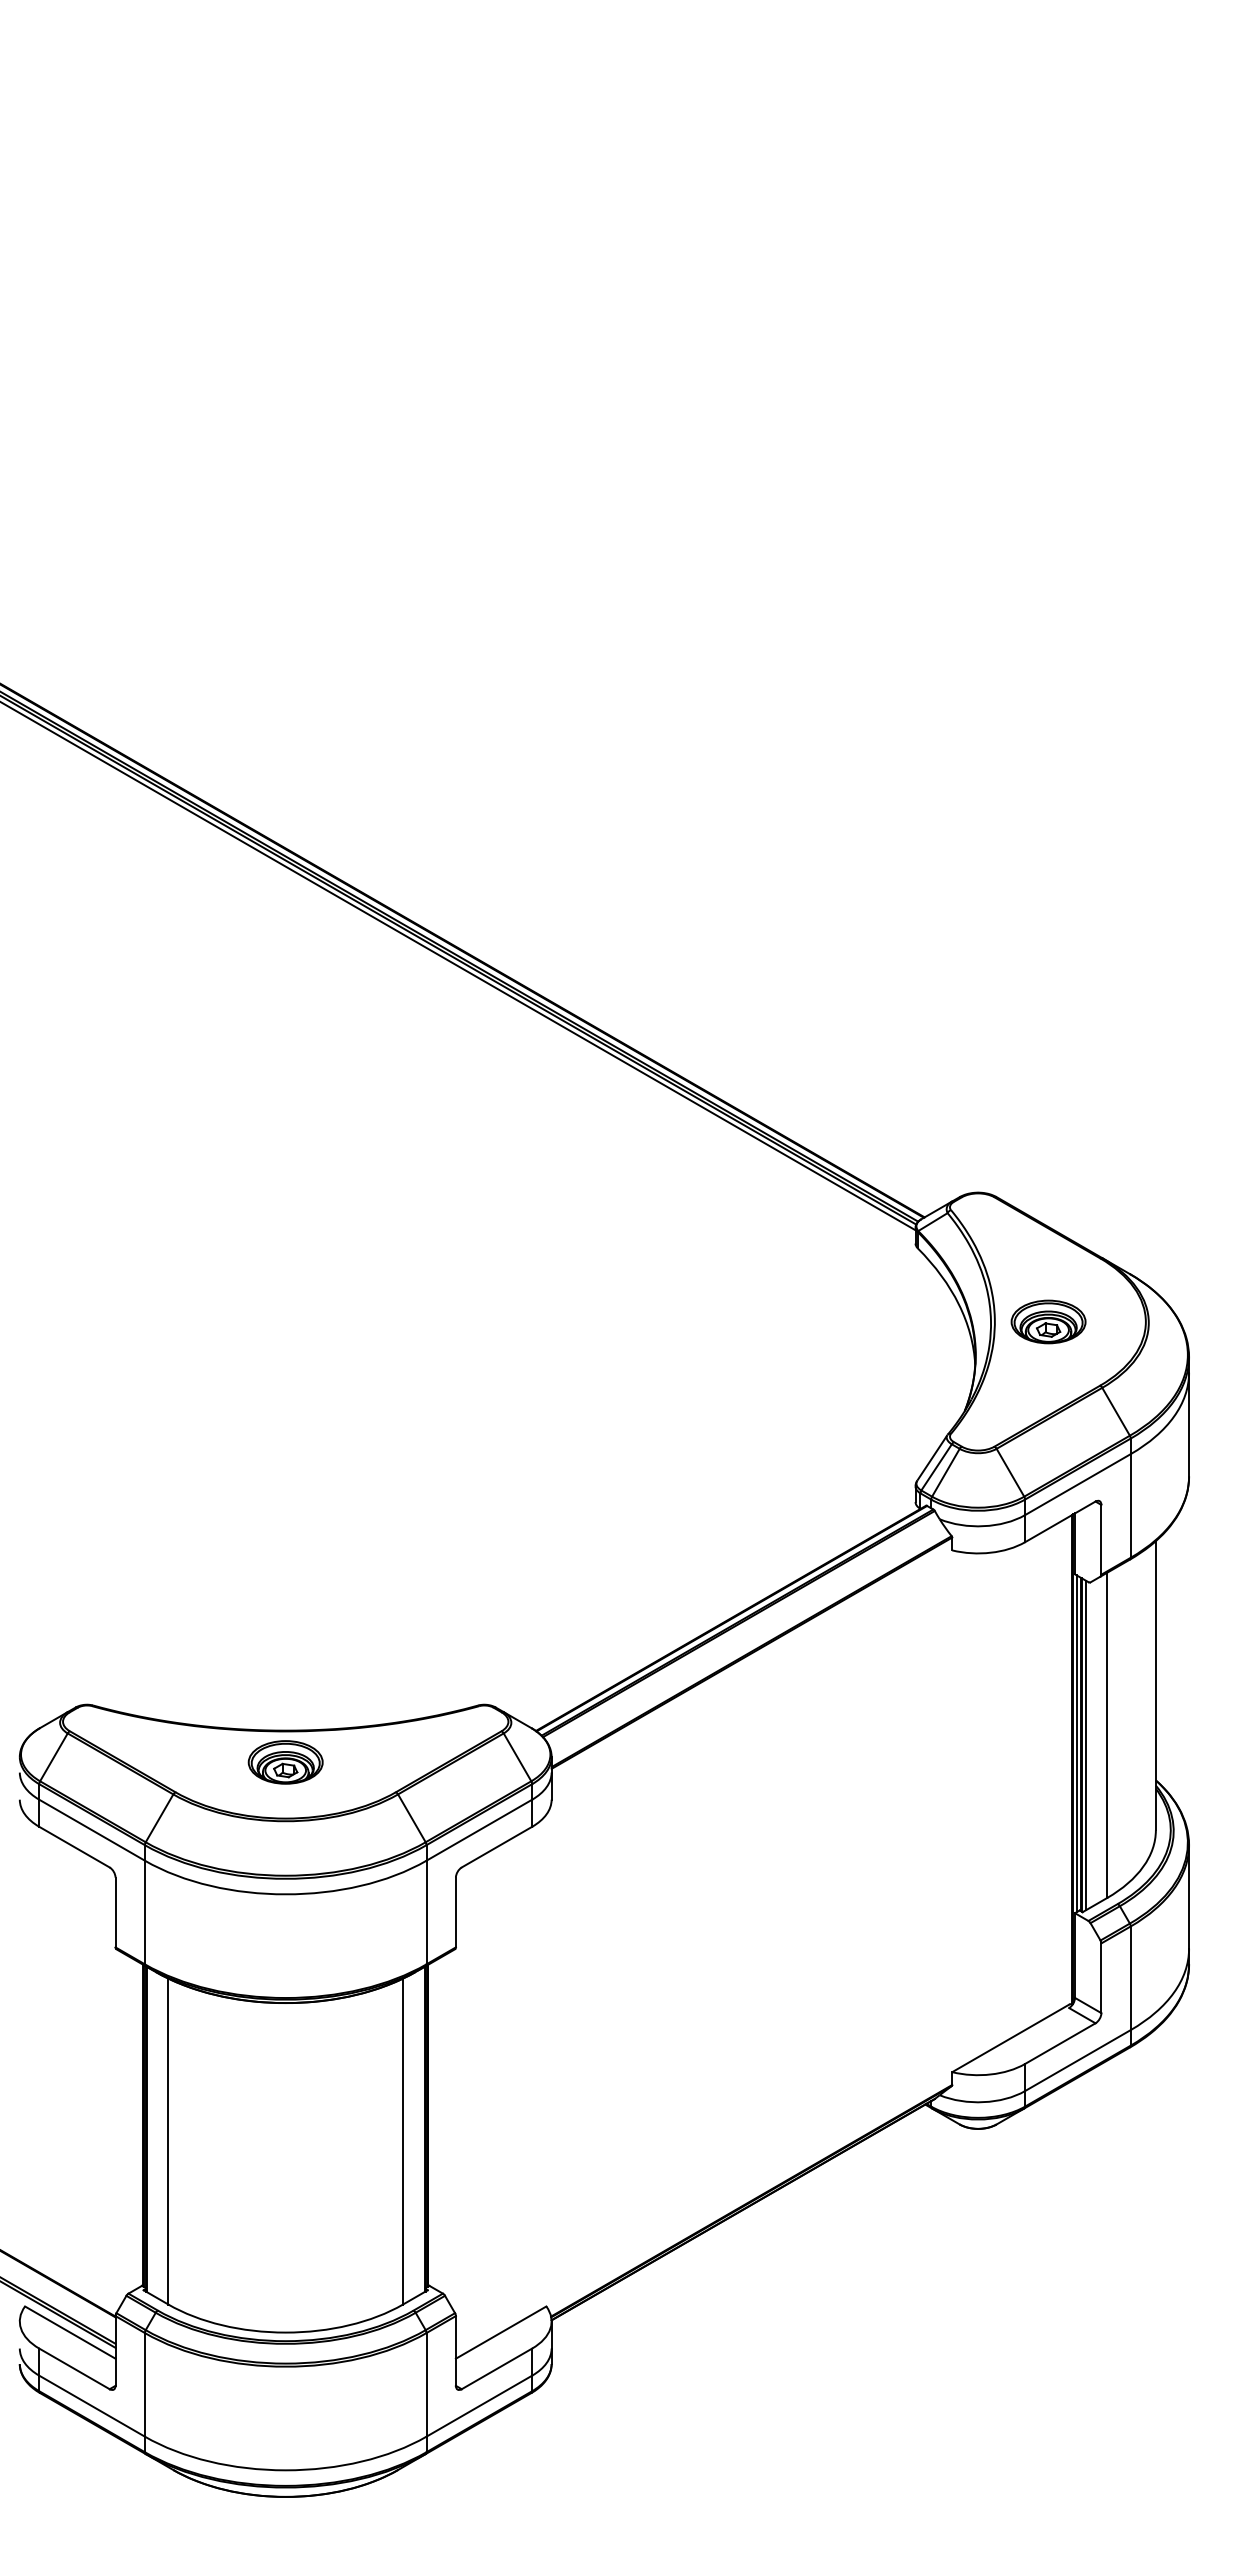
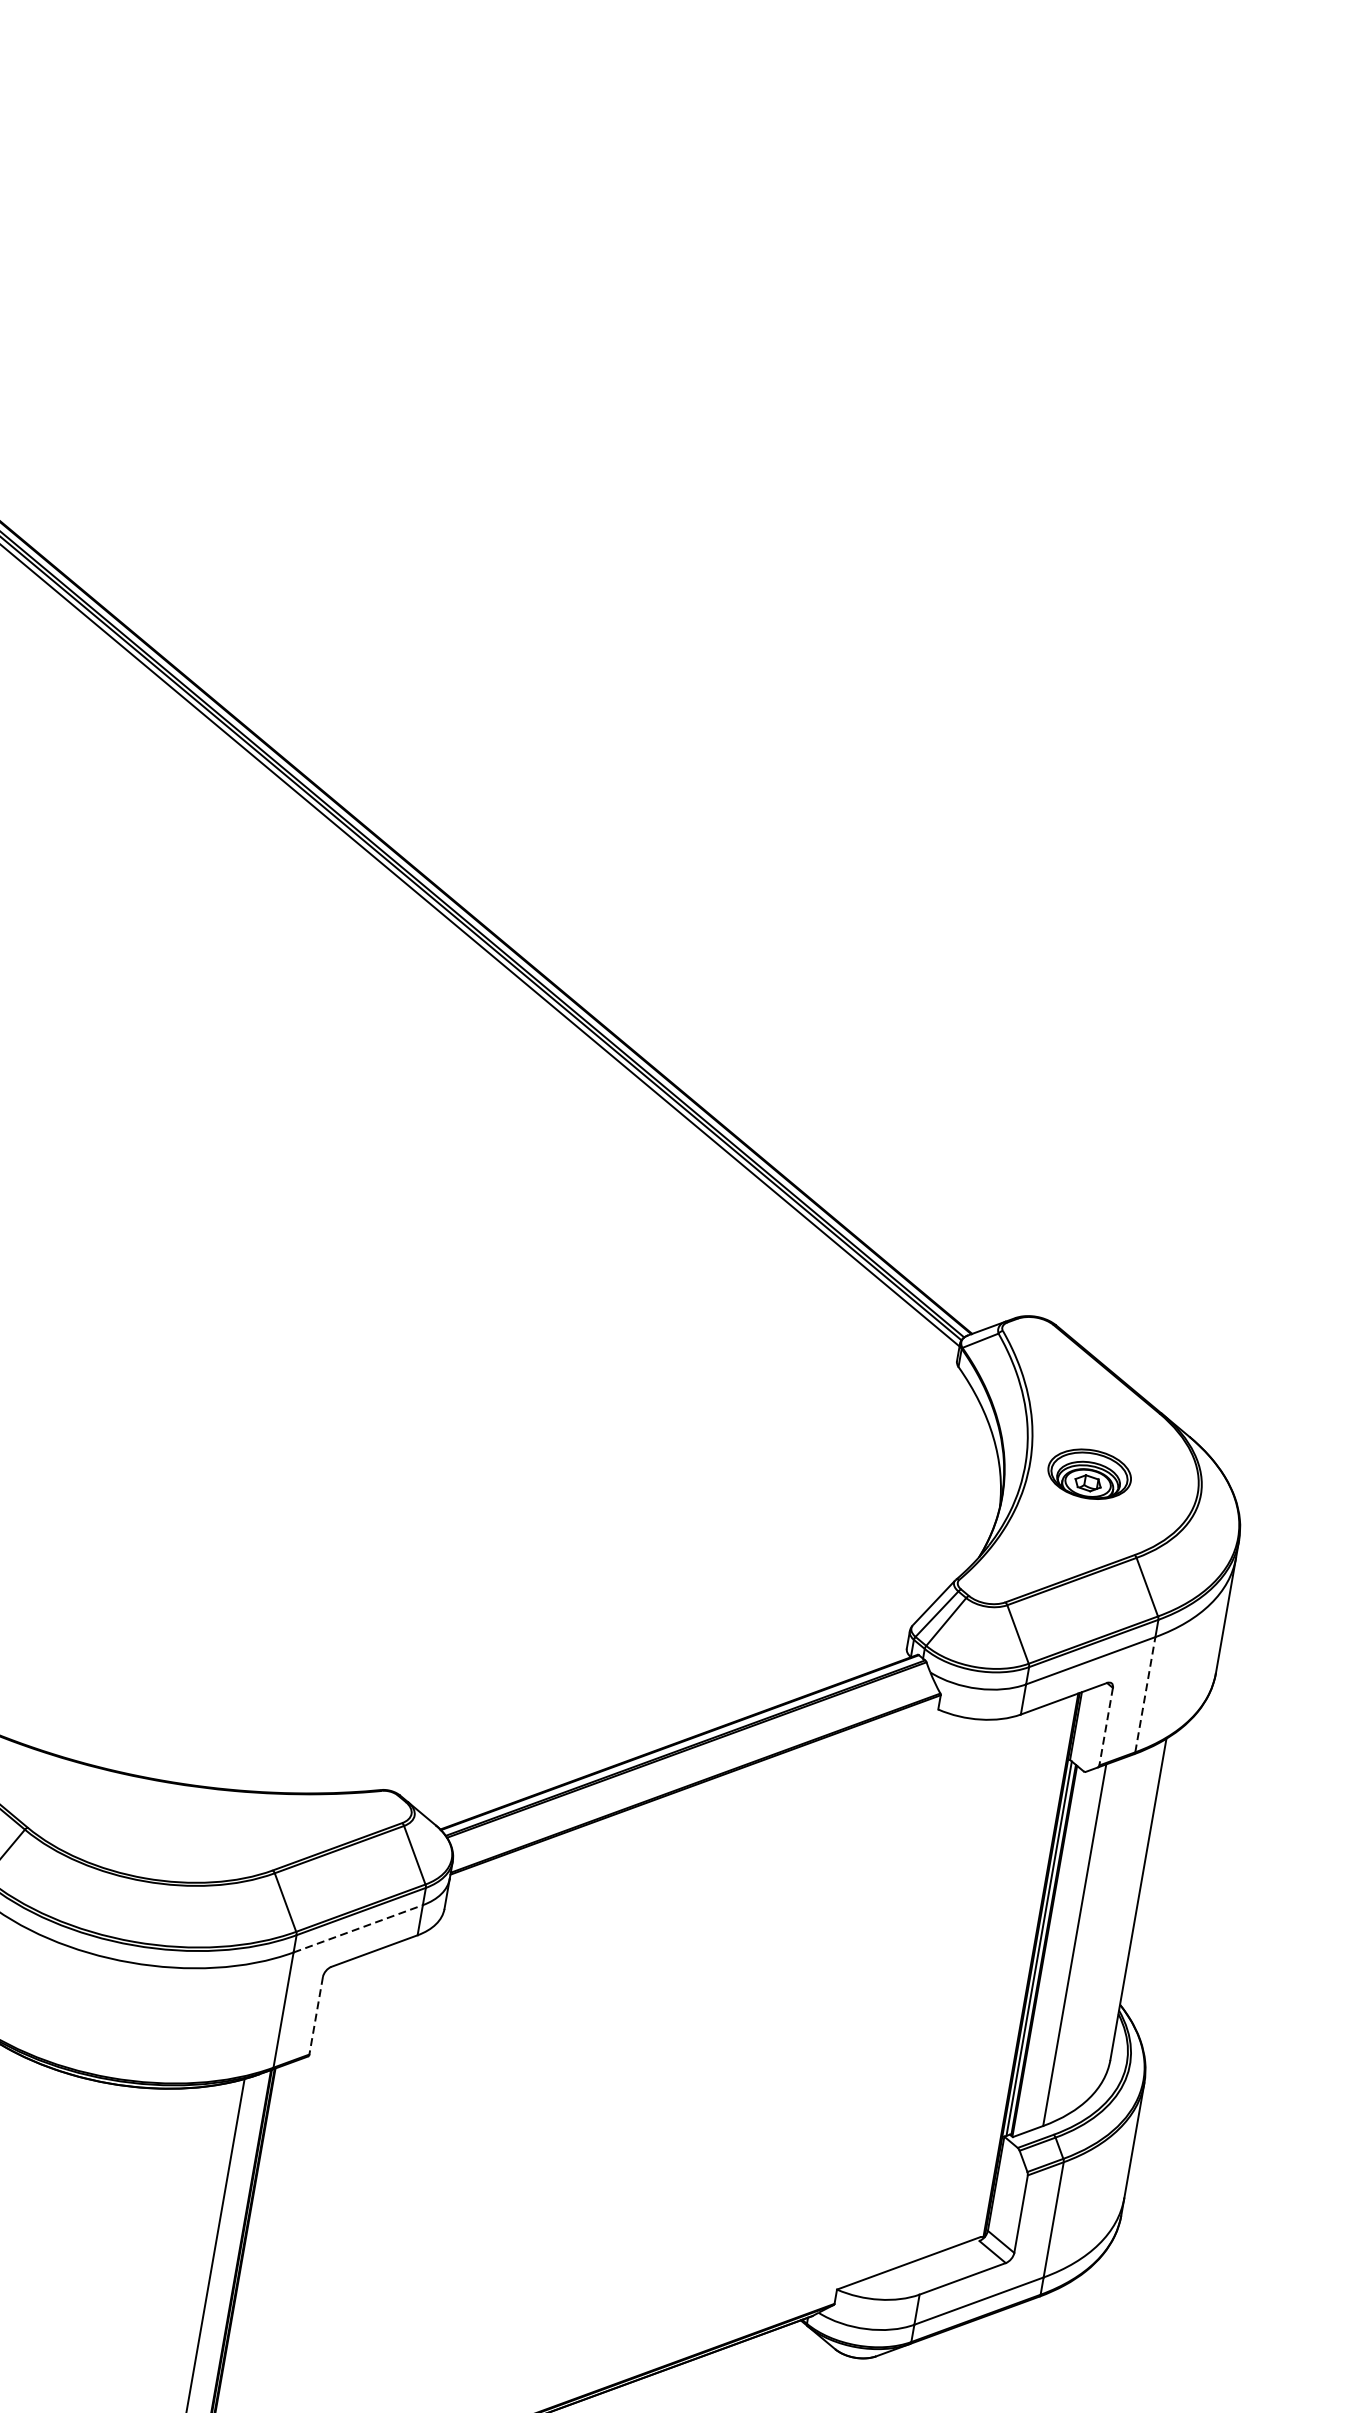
line: (1130, 1505) -> (1145, 1694), solid -> dashed
line: (1101, 1539) -> (1106, 1726), solid -> dashed
line: (1085, 1745) -> (1048, 1952), removed
part: (285, 1762) -> (155, 1815), removed
line: (479, 1830) -> (358, 1929), solid -> dashed
line: (455, 1912) -> (315, 2015), solid -> dashed

